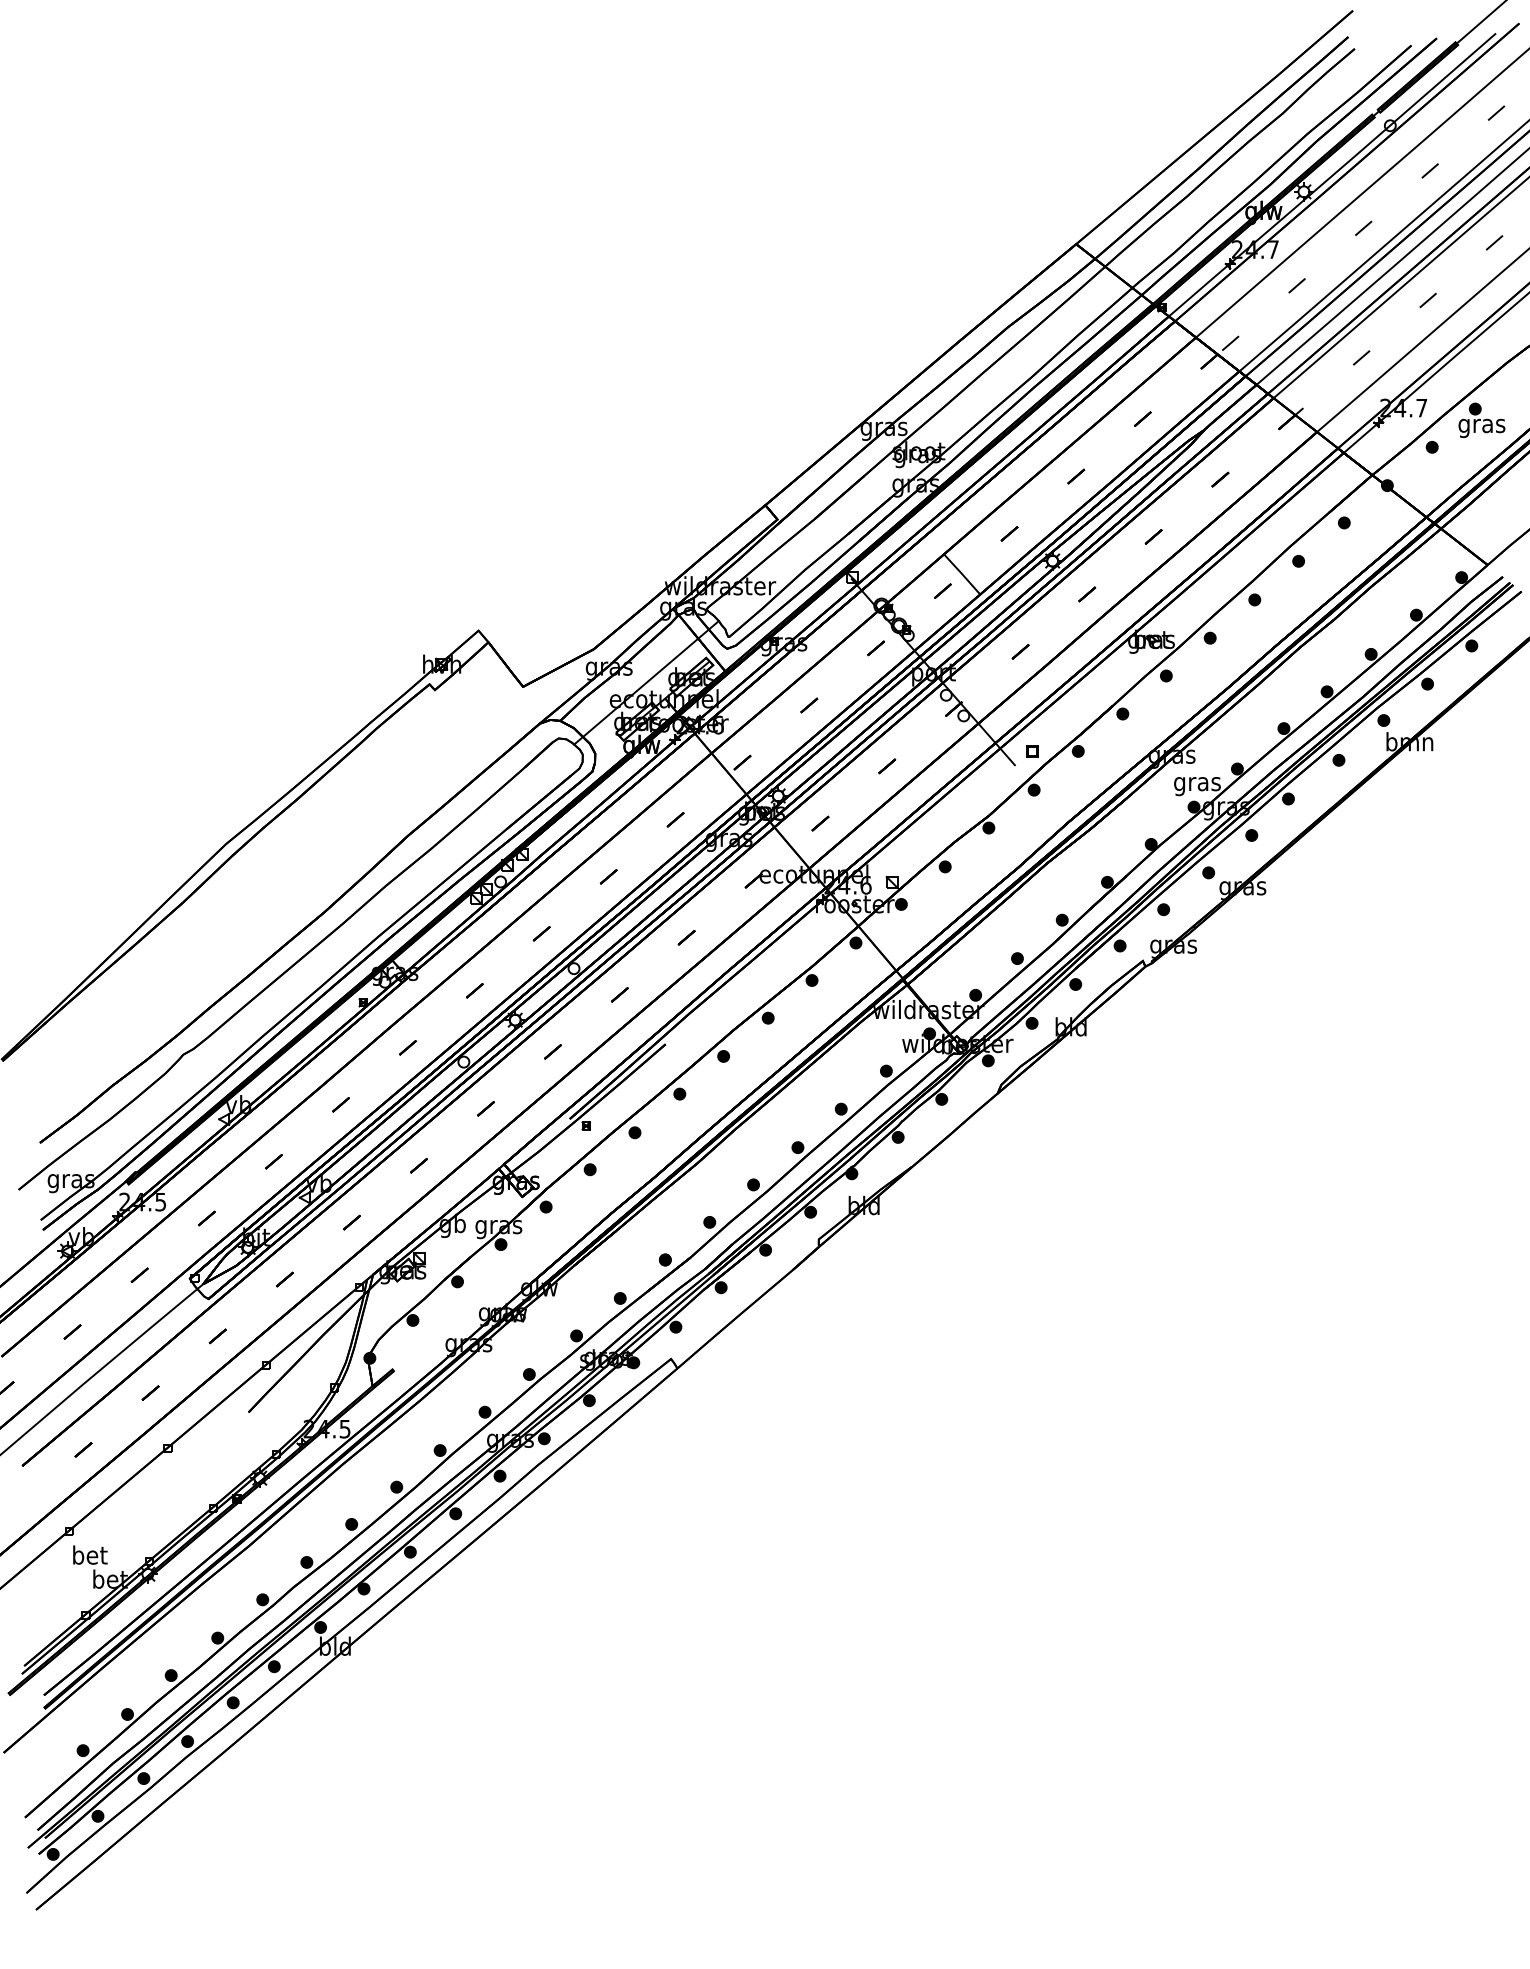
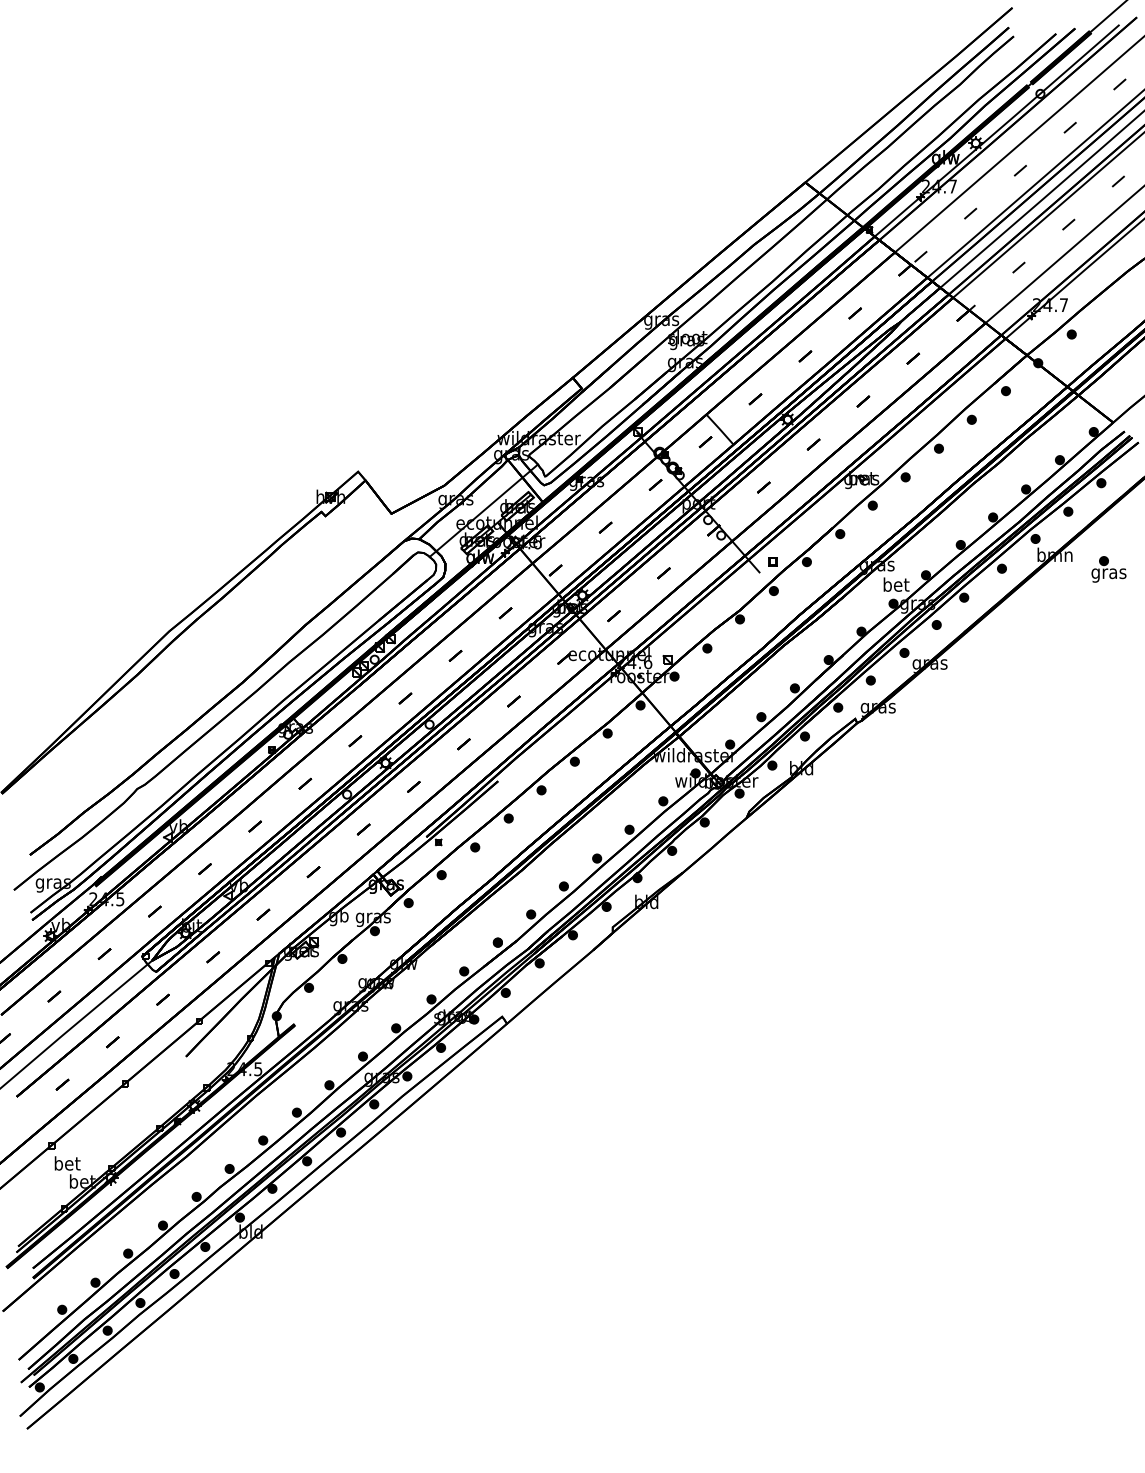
part: (1481, 419) -> (1108, 568), moved
text: (1197, 784) -> (896, 586), gras -> bet

